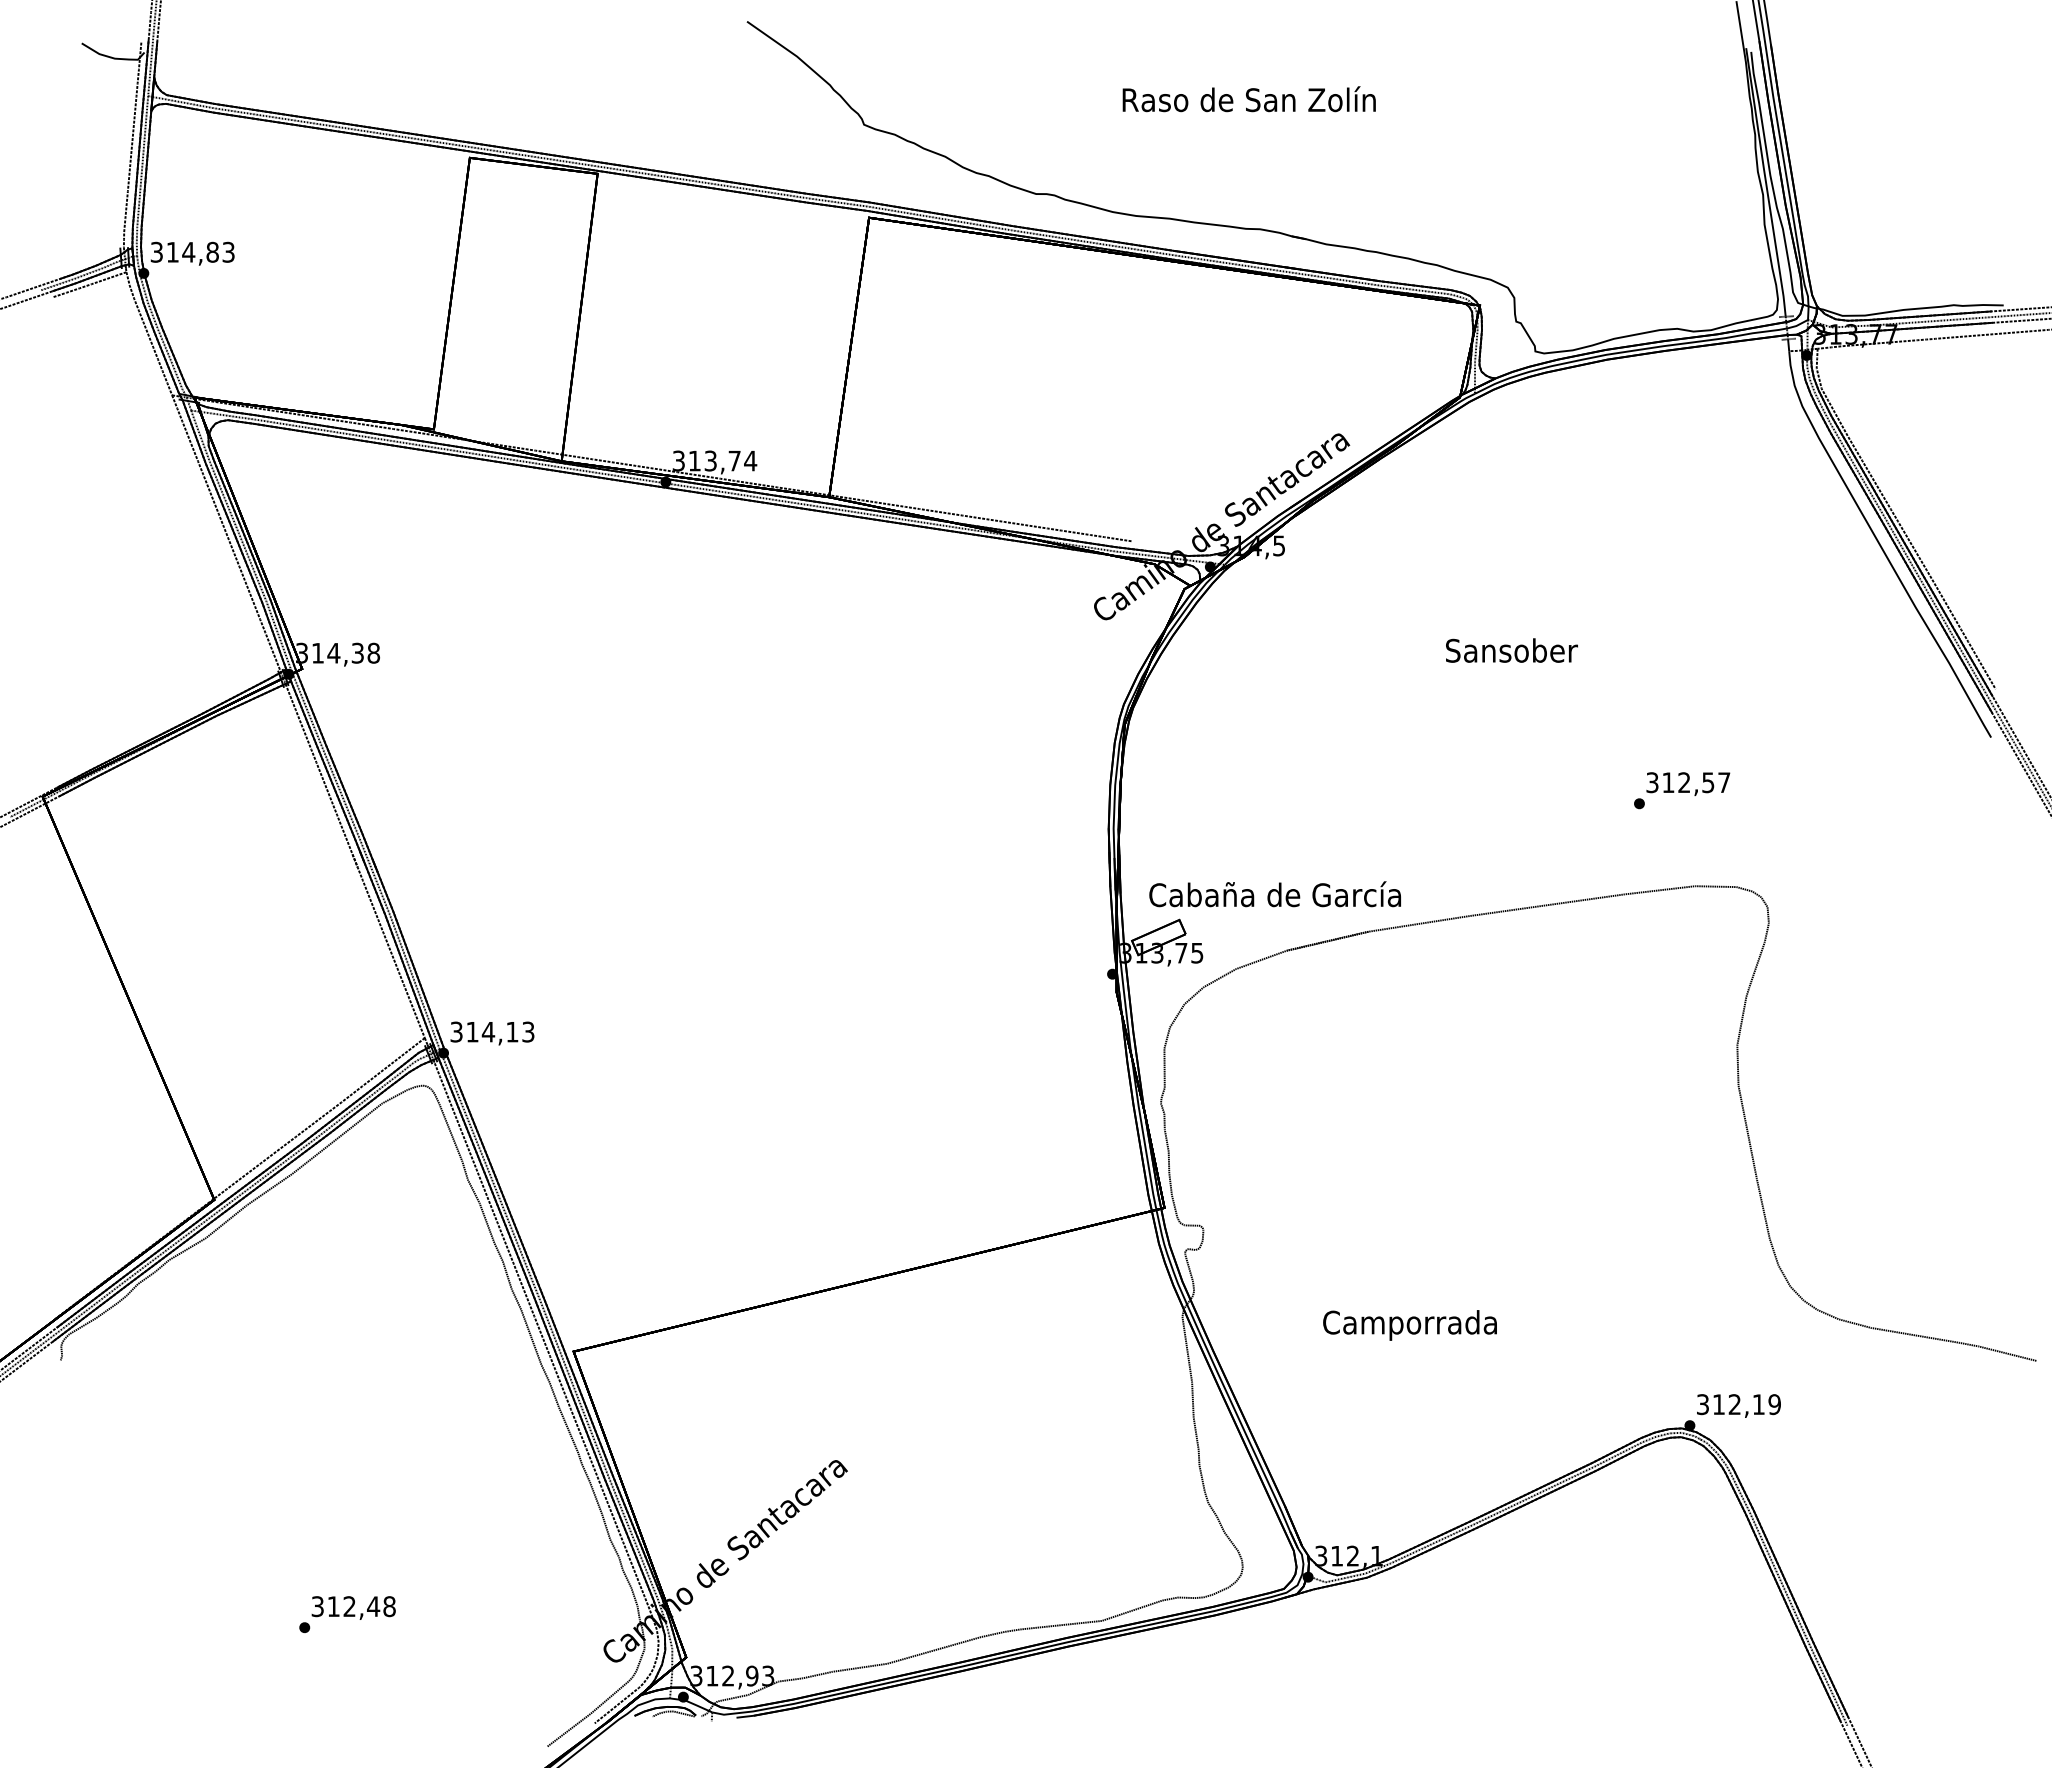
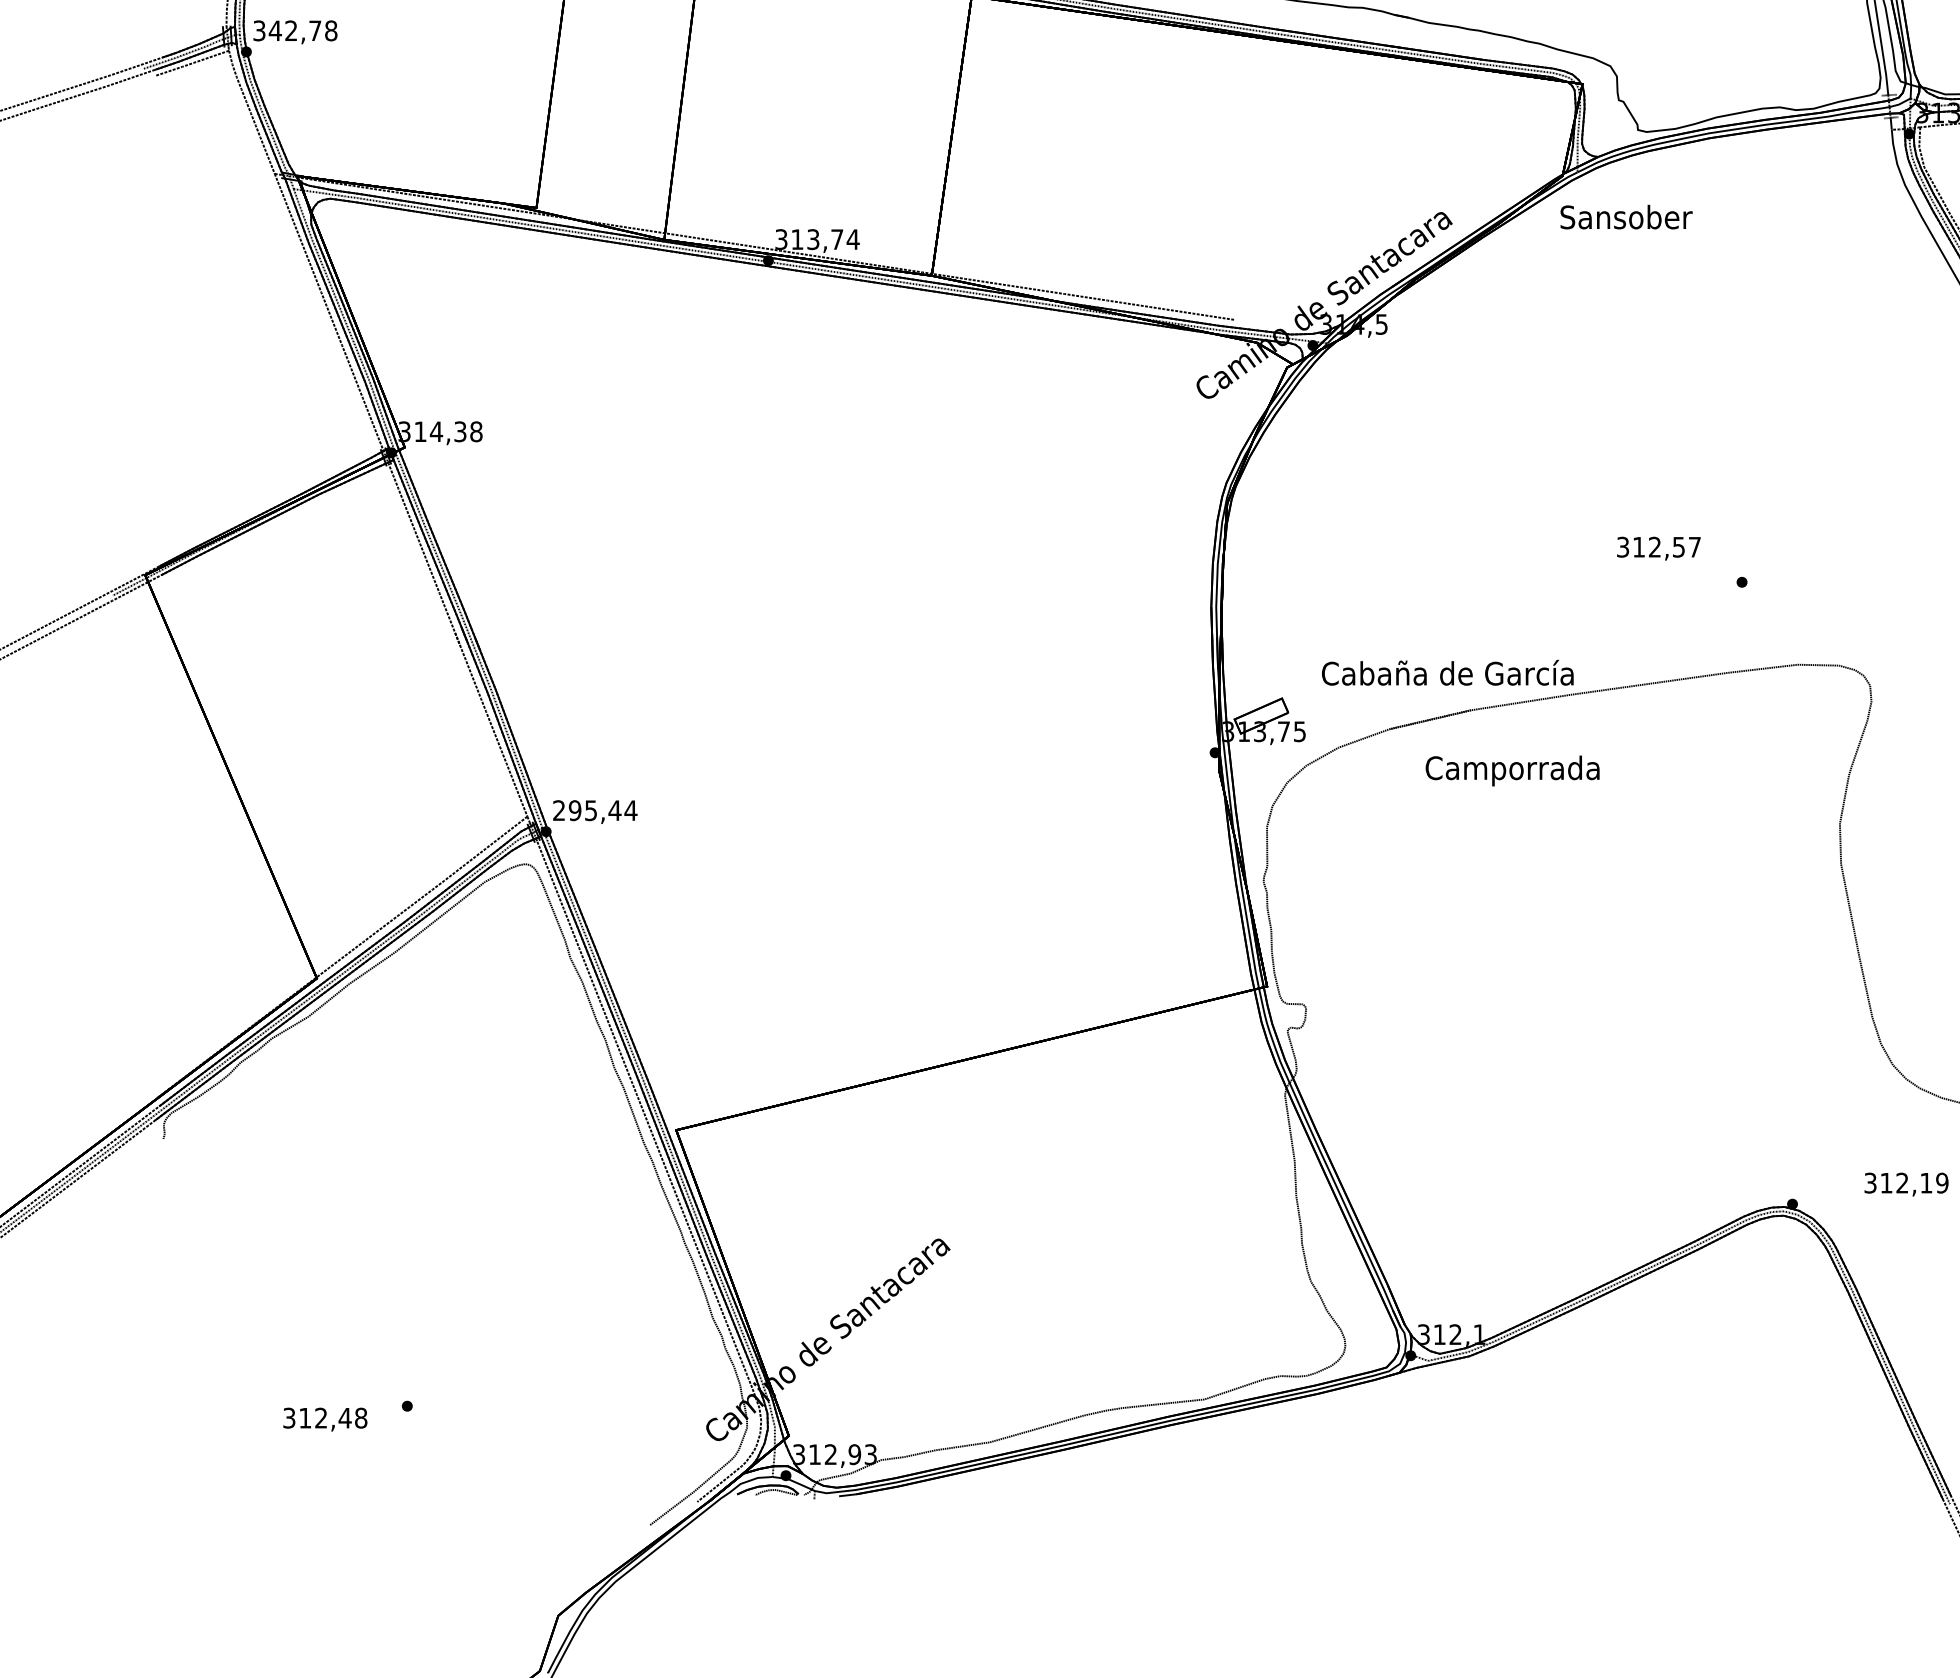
text: (200, 251) -> (303, 30), 314,83 -> 342,78
text: (1511, 650) -> (1626, 217), moved
text: (1688, 783) -> (1659, 548), moved
text: (1274, 894) -> (1447, 673), moved
text: (492, 1031) -> (595, 810), 314,13 -> 295,44
text: (1409, 1325) -> (1512, 771), moved
text: (1738, 1405) -> (1906, 1184), moved
text: (353, 1607) -> (325, 1419), moved

